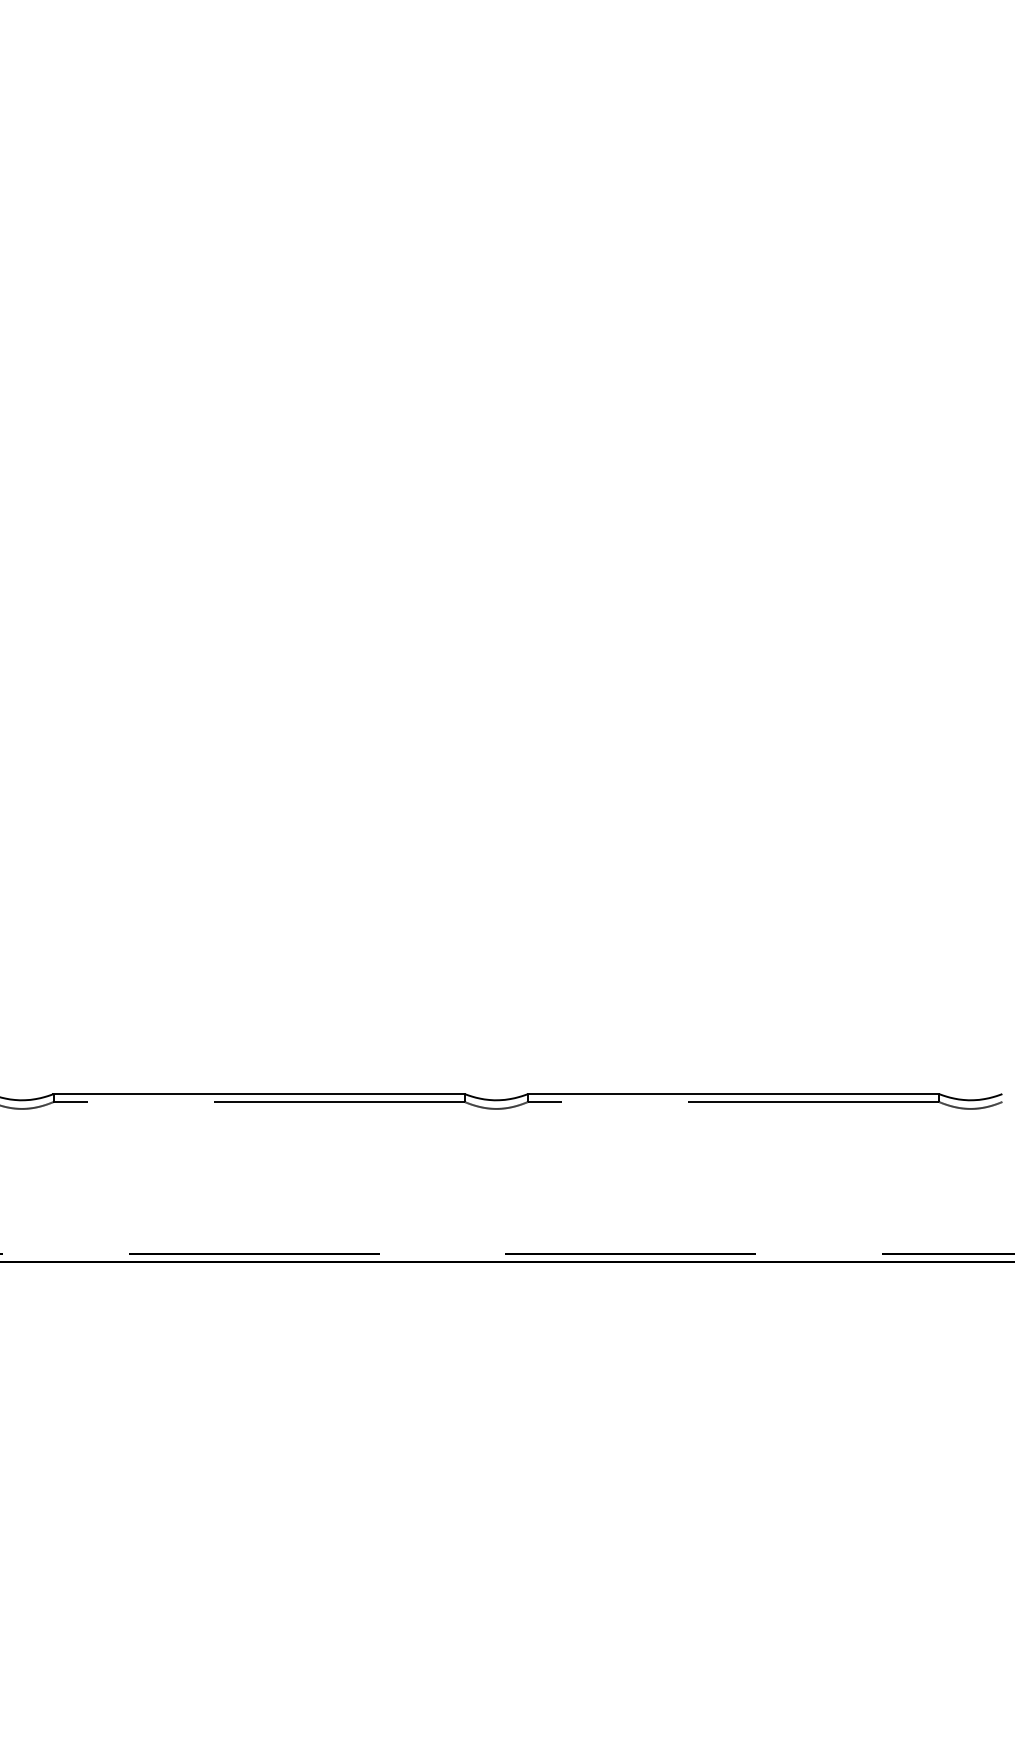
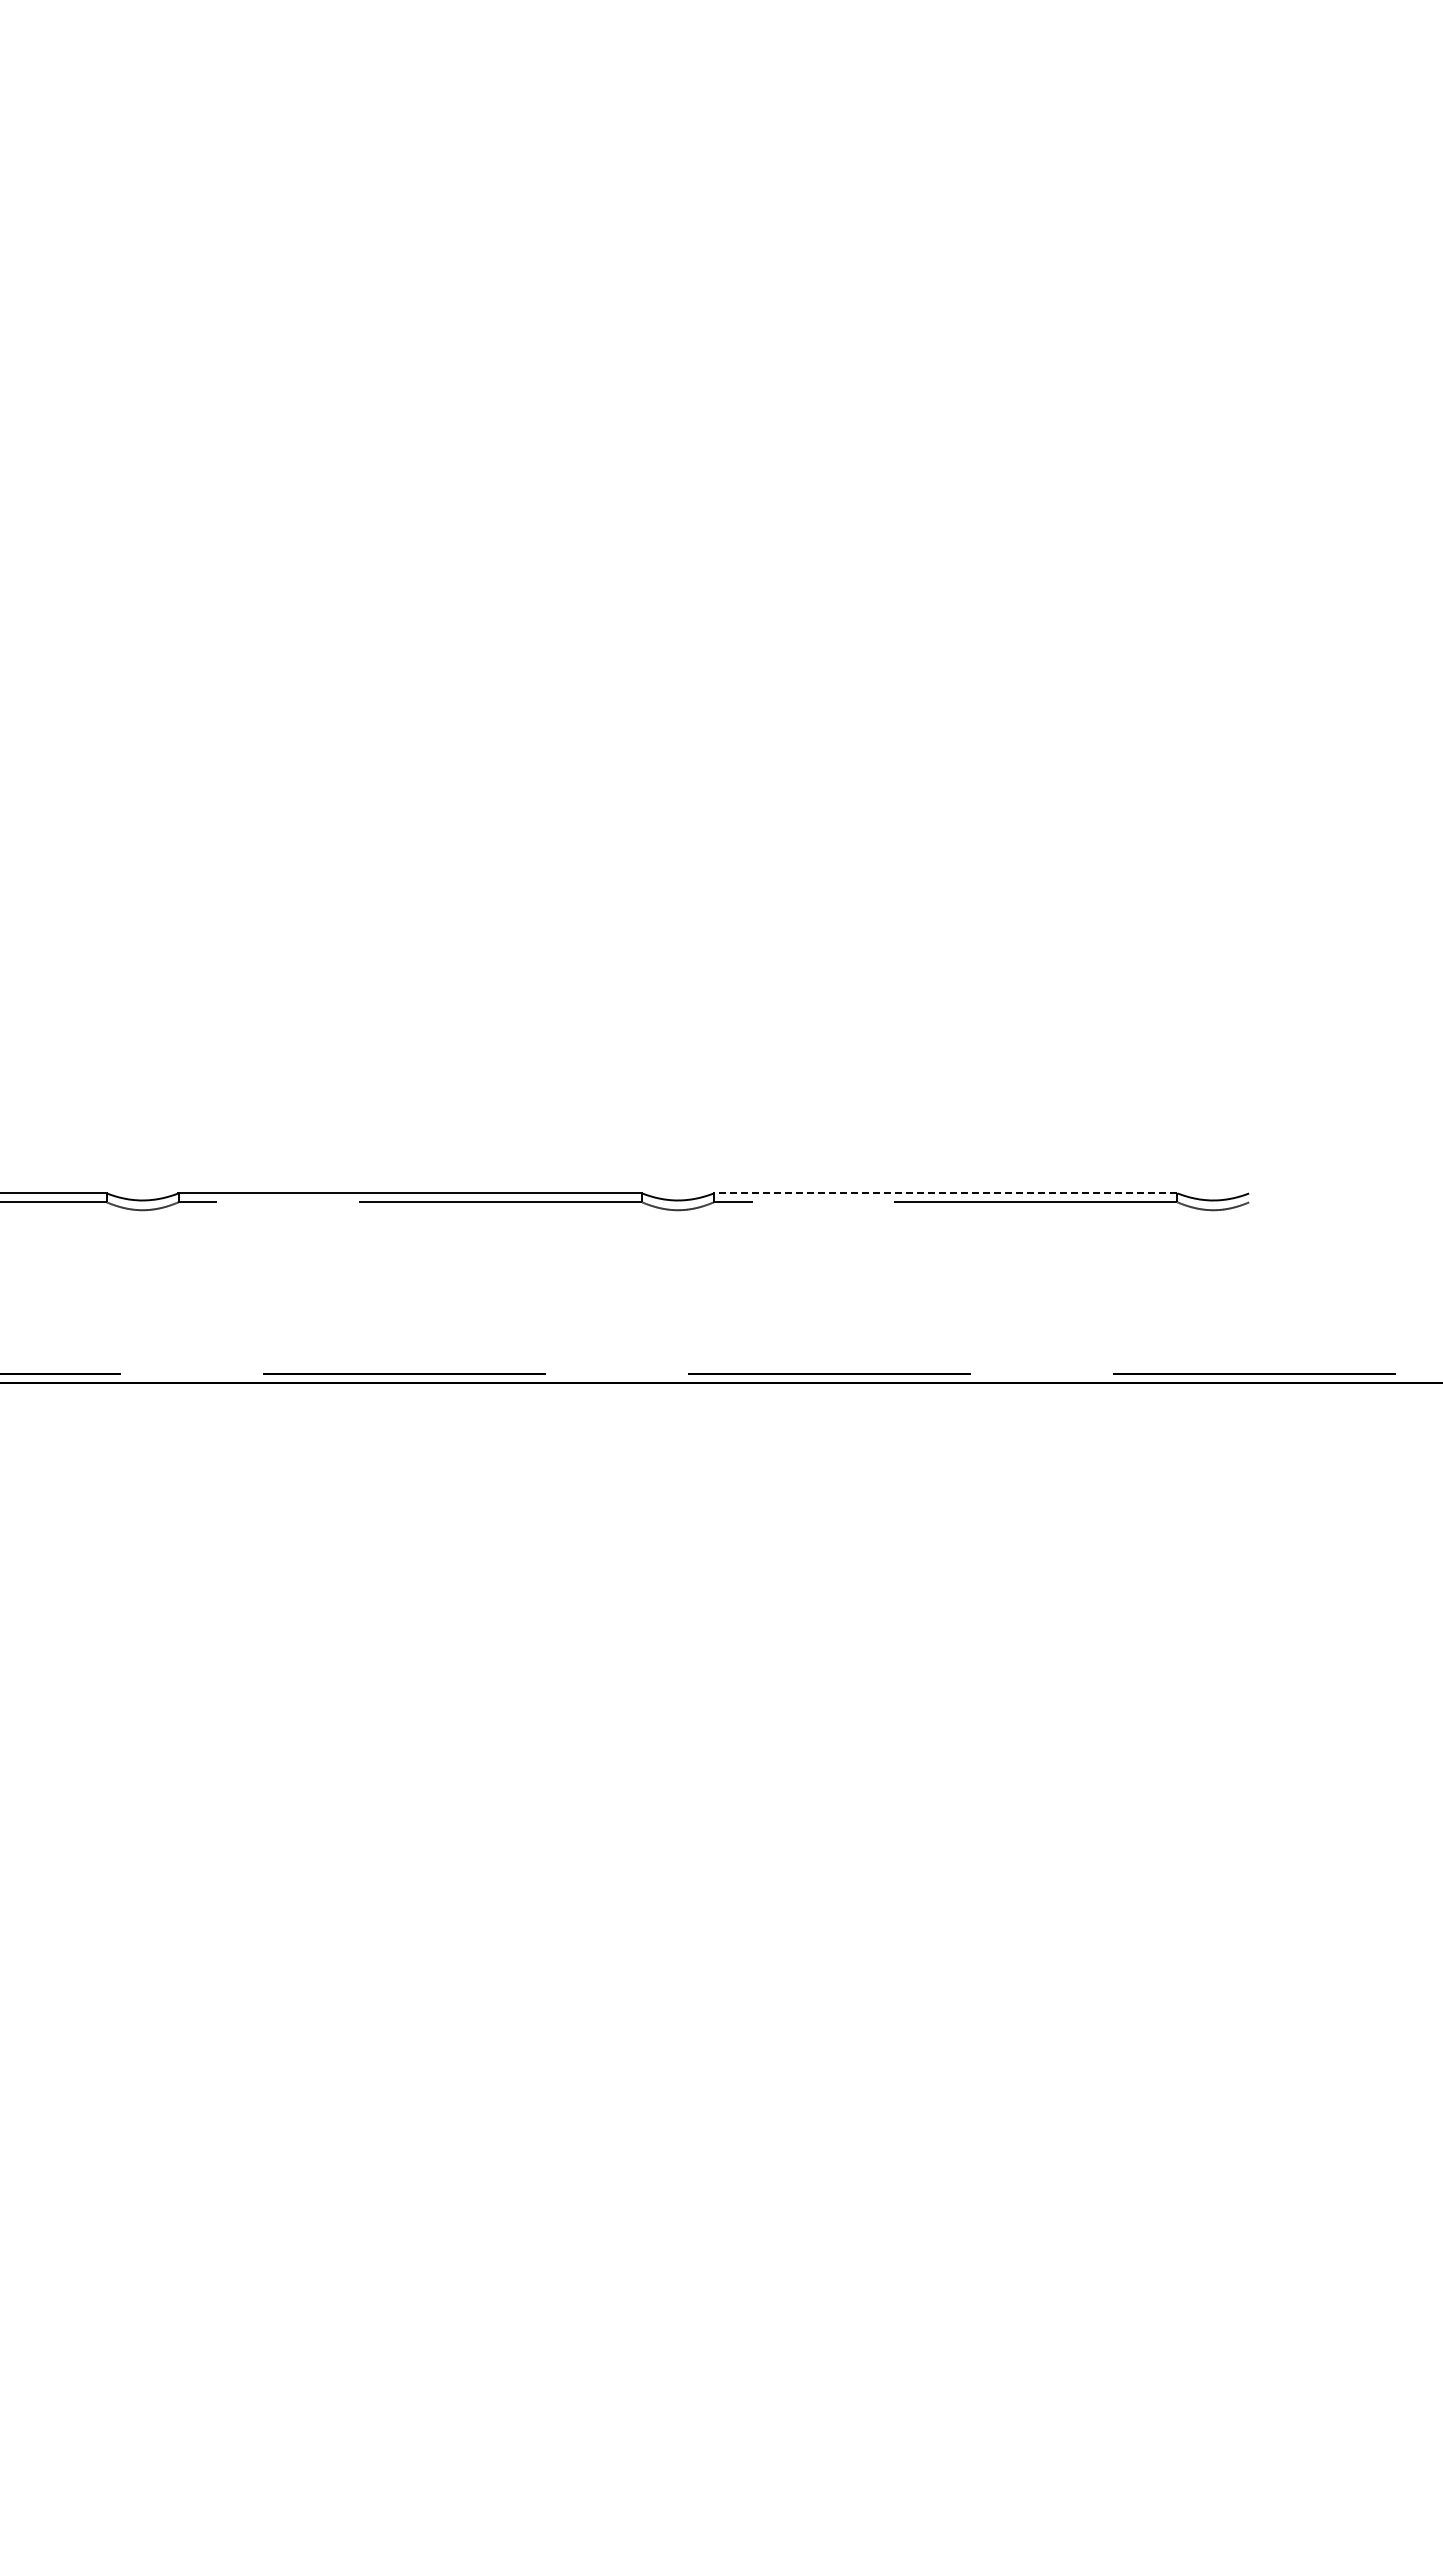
line: (732, 1094) -> (944, 1193), solid -> dashed

